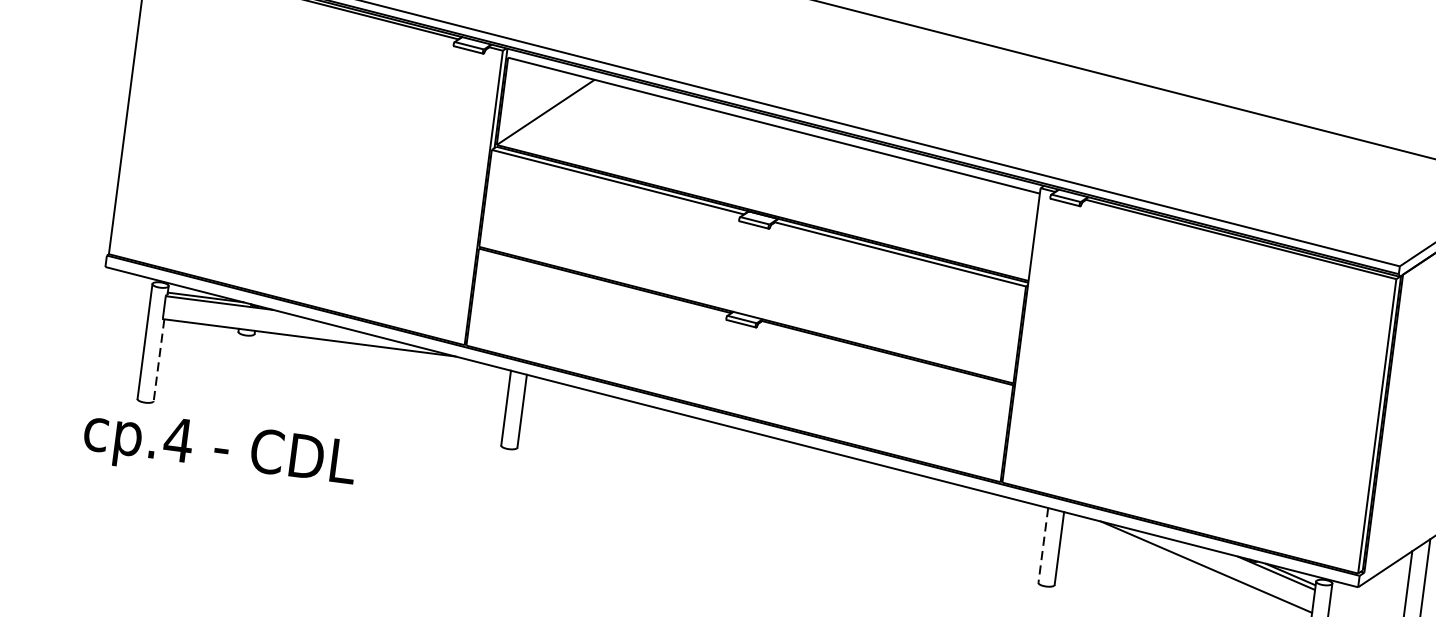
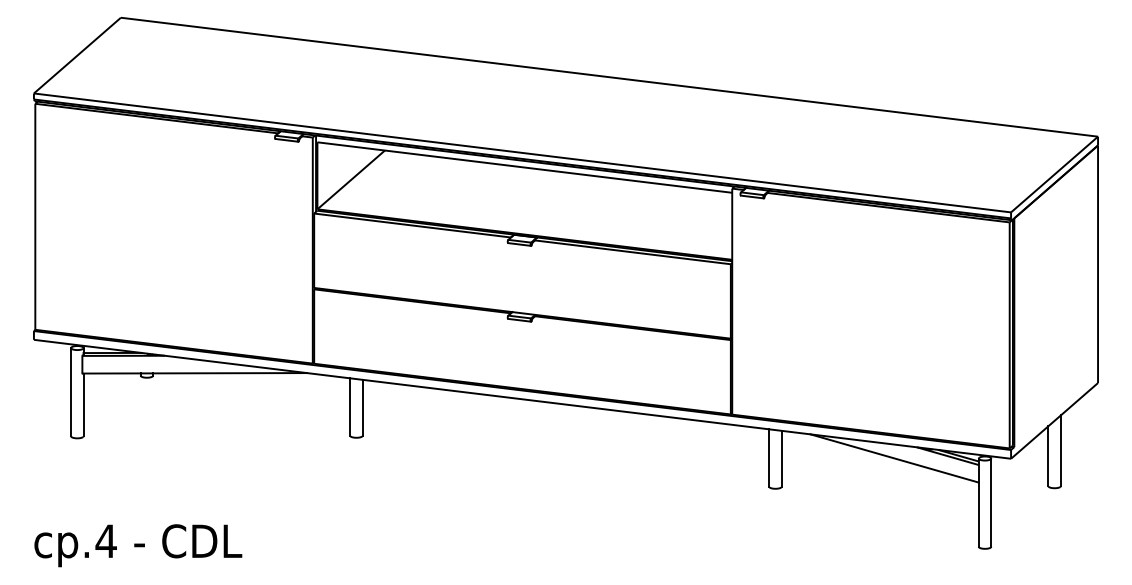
line: (158, 360) -> (83, 405), dashed -> solid
text: (220, 451) -> (138, 545), moved
line: (1043, 546) -> (769, 458), dashed -> solid

